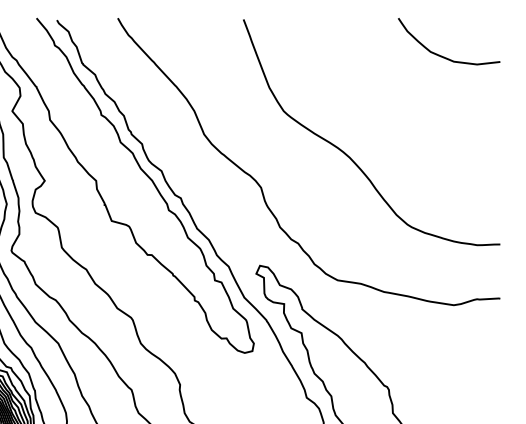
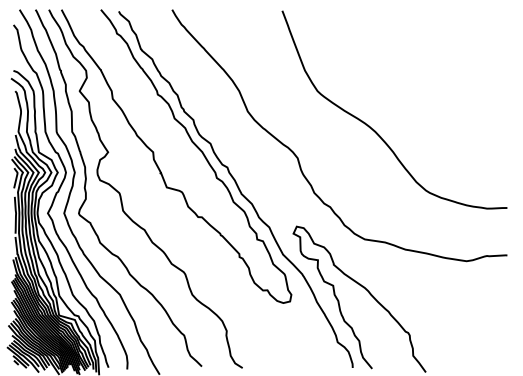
curve: (445, 56) -> (459, 43), removed

